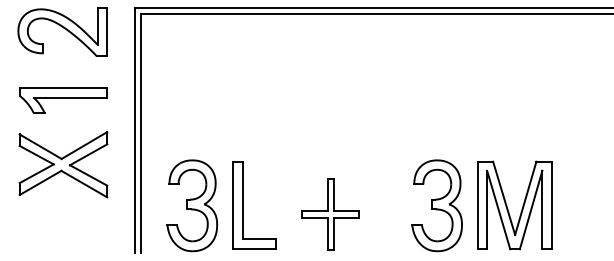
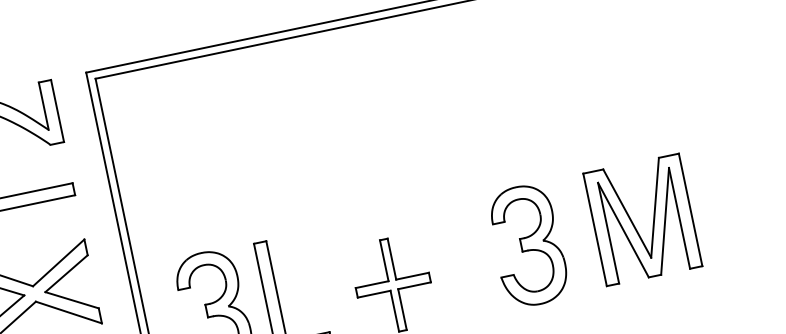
part: (508, 208) -> (635, 225), moved

